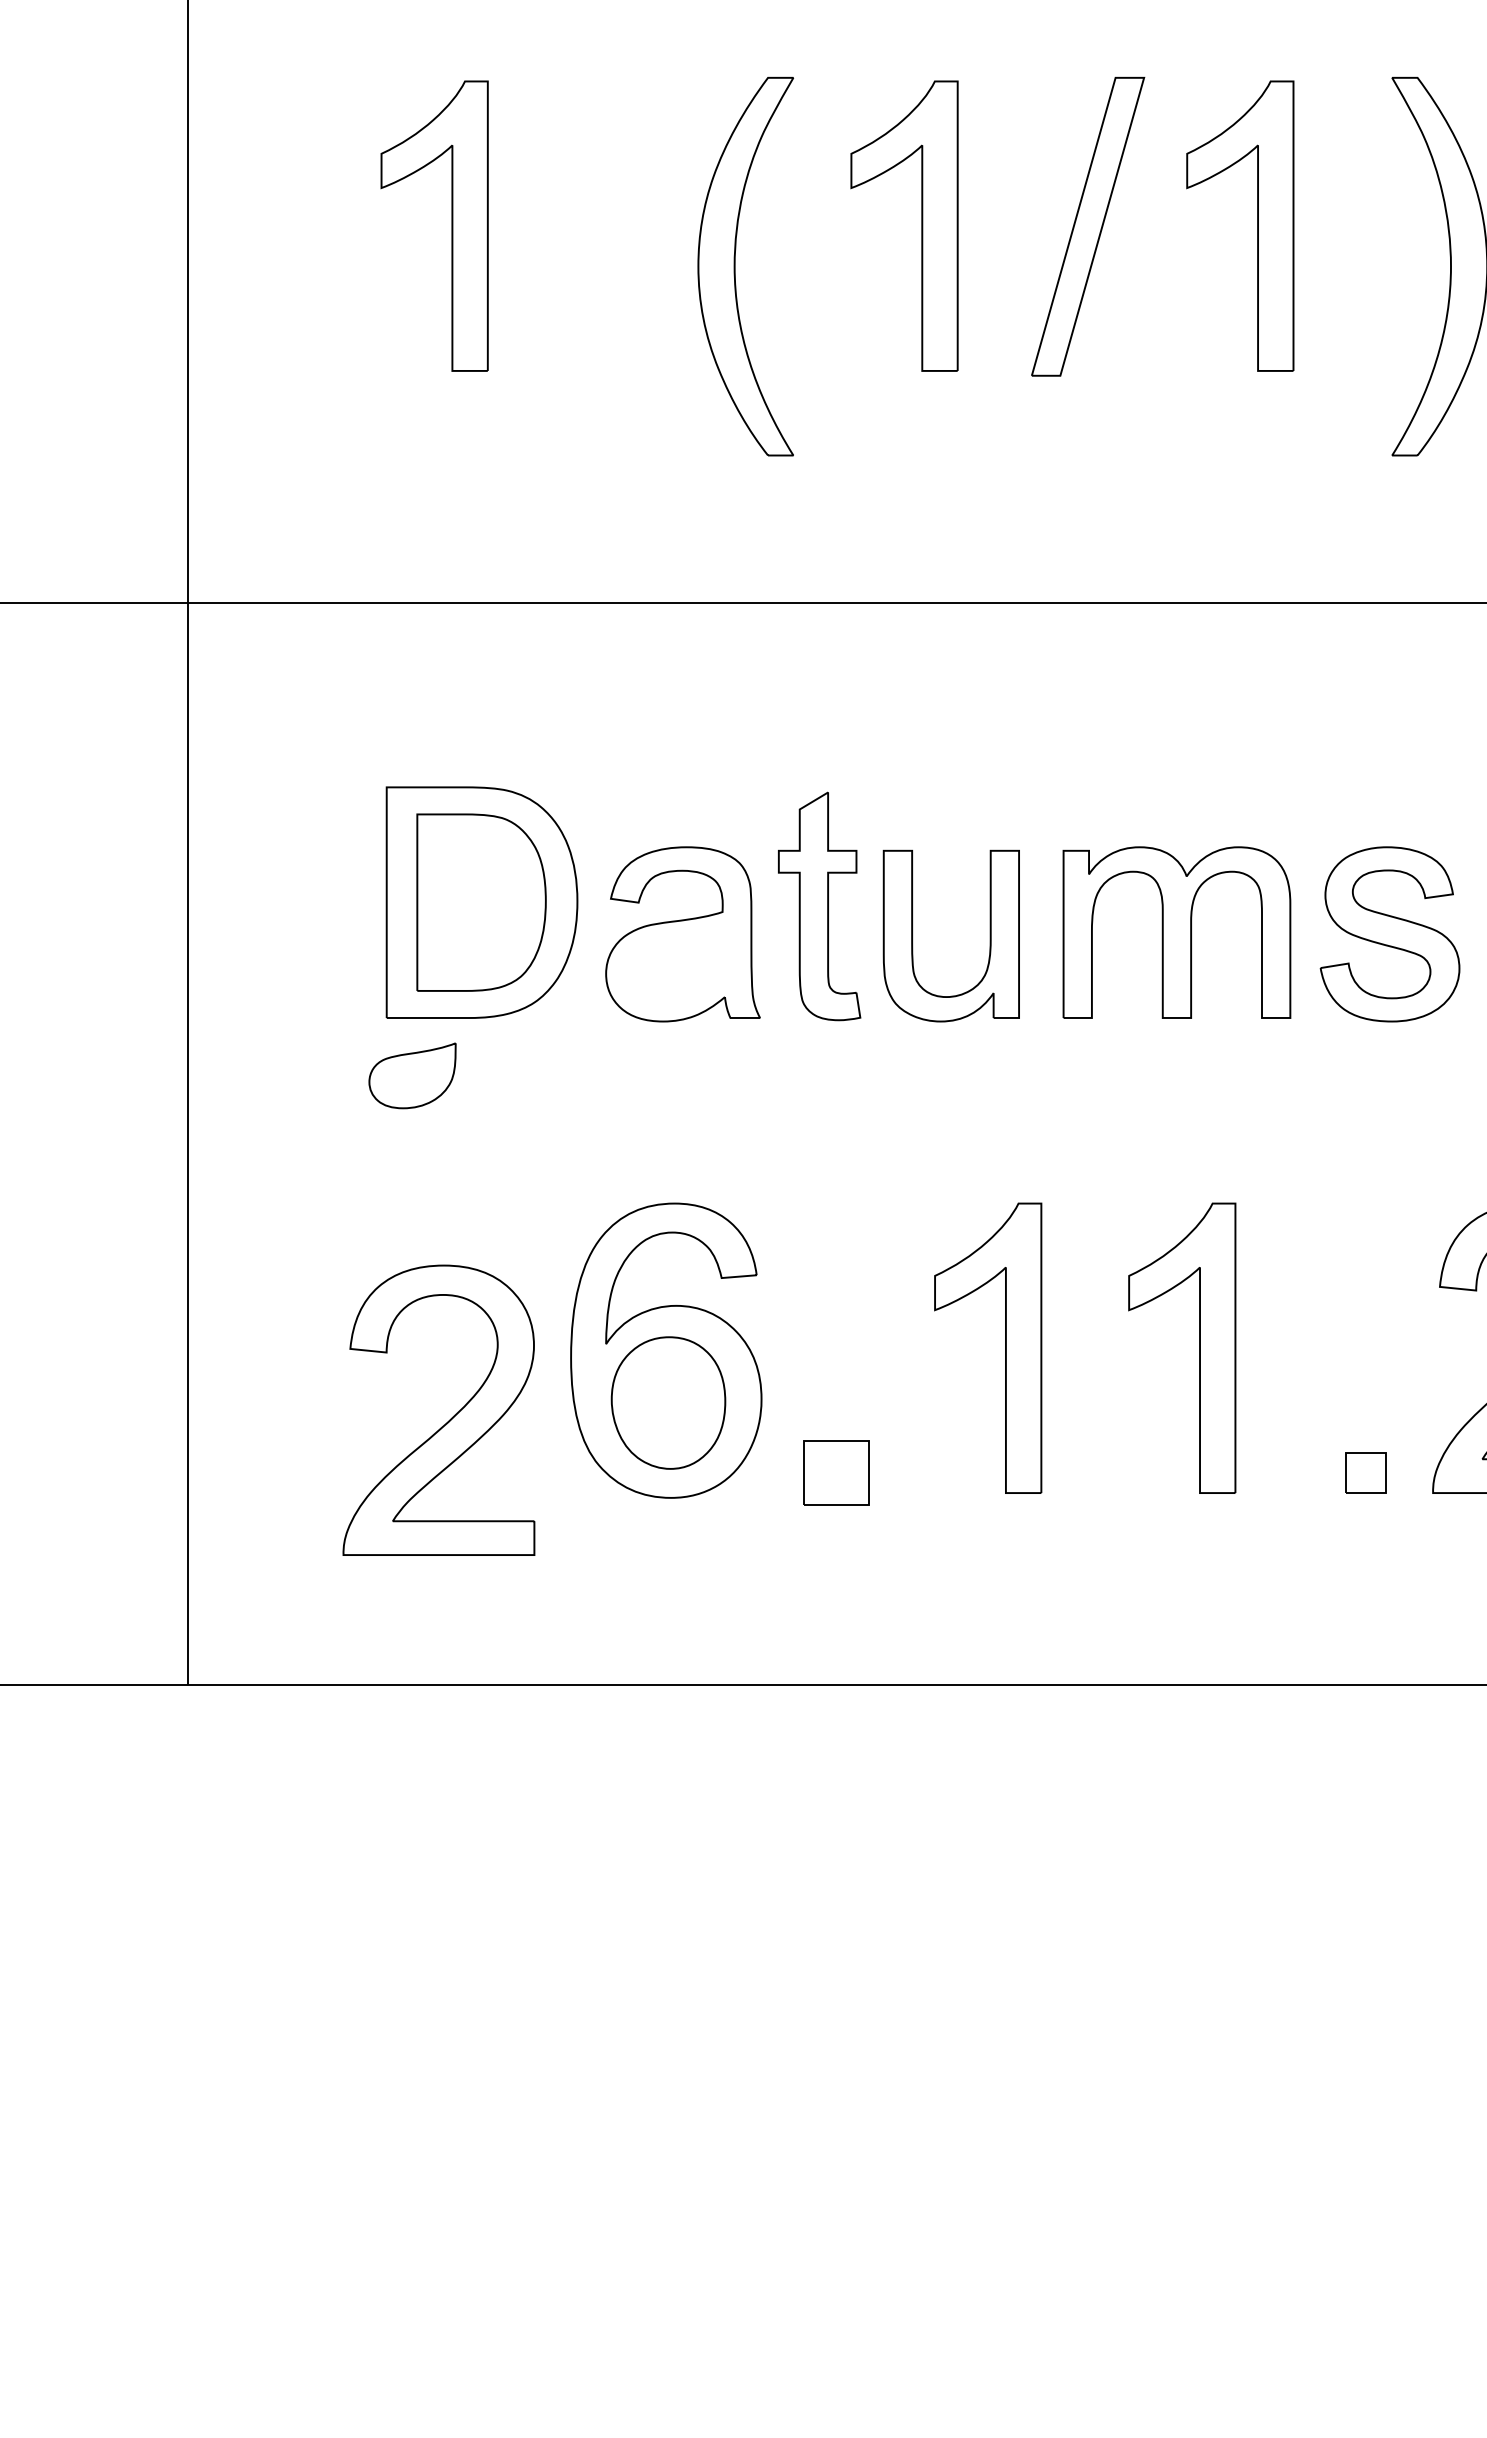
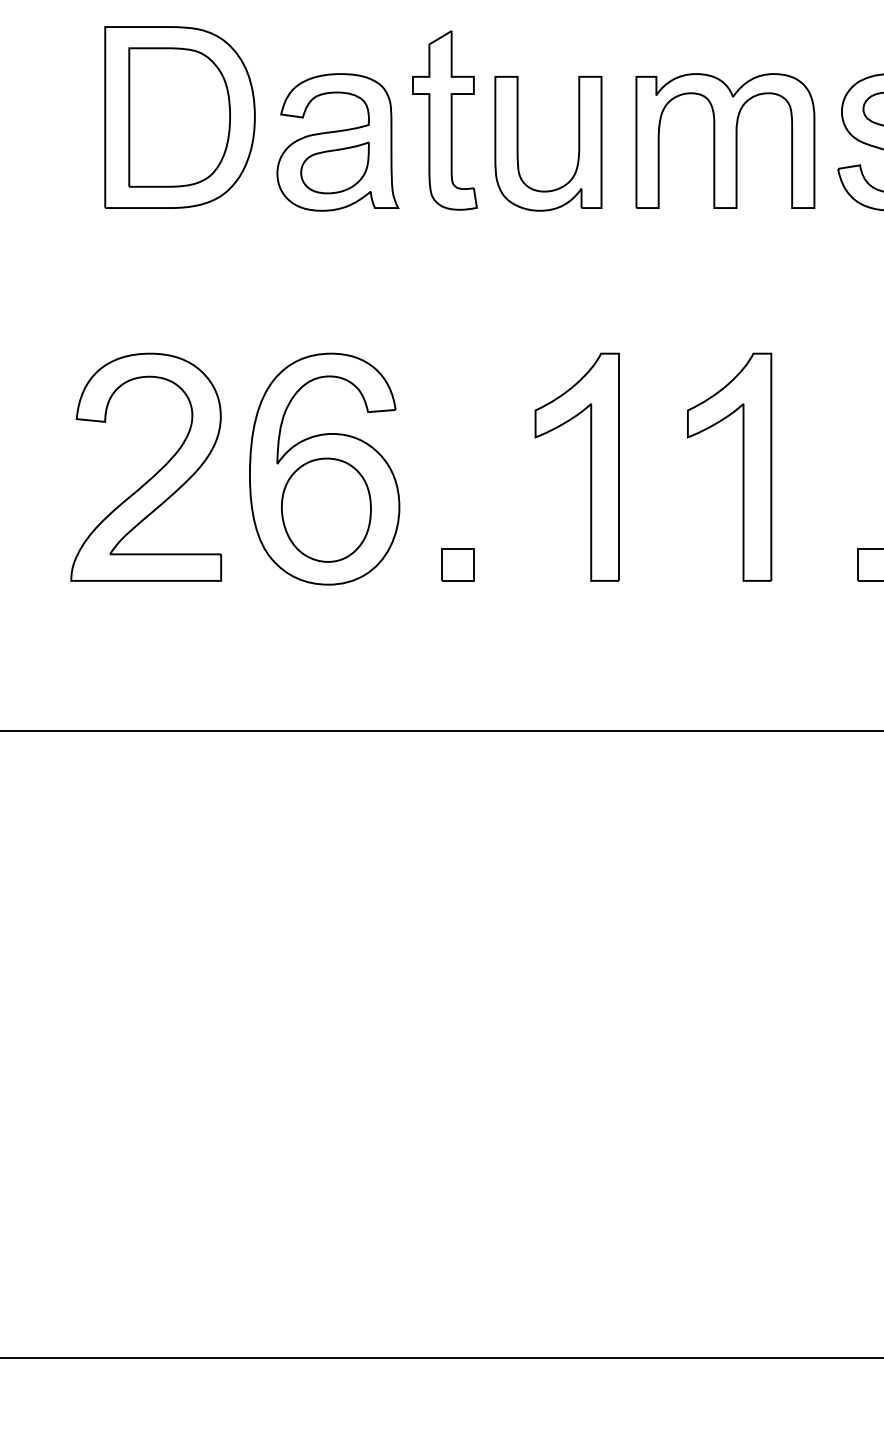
part: (412, 1075) -> (335, 167), moved
part: (449, 1419) -> (154, 474), moved
part: (836, 1472) -> (458, 564), size x0.62

